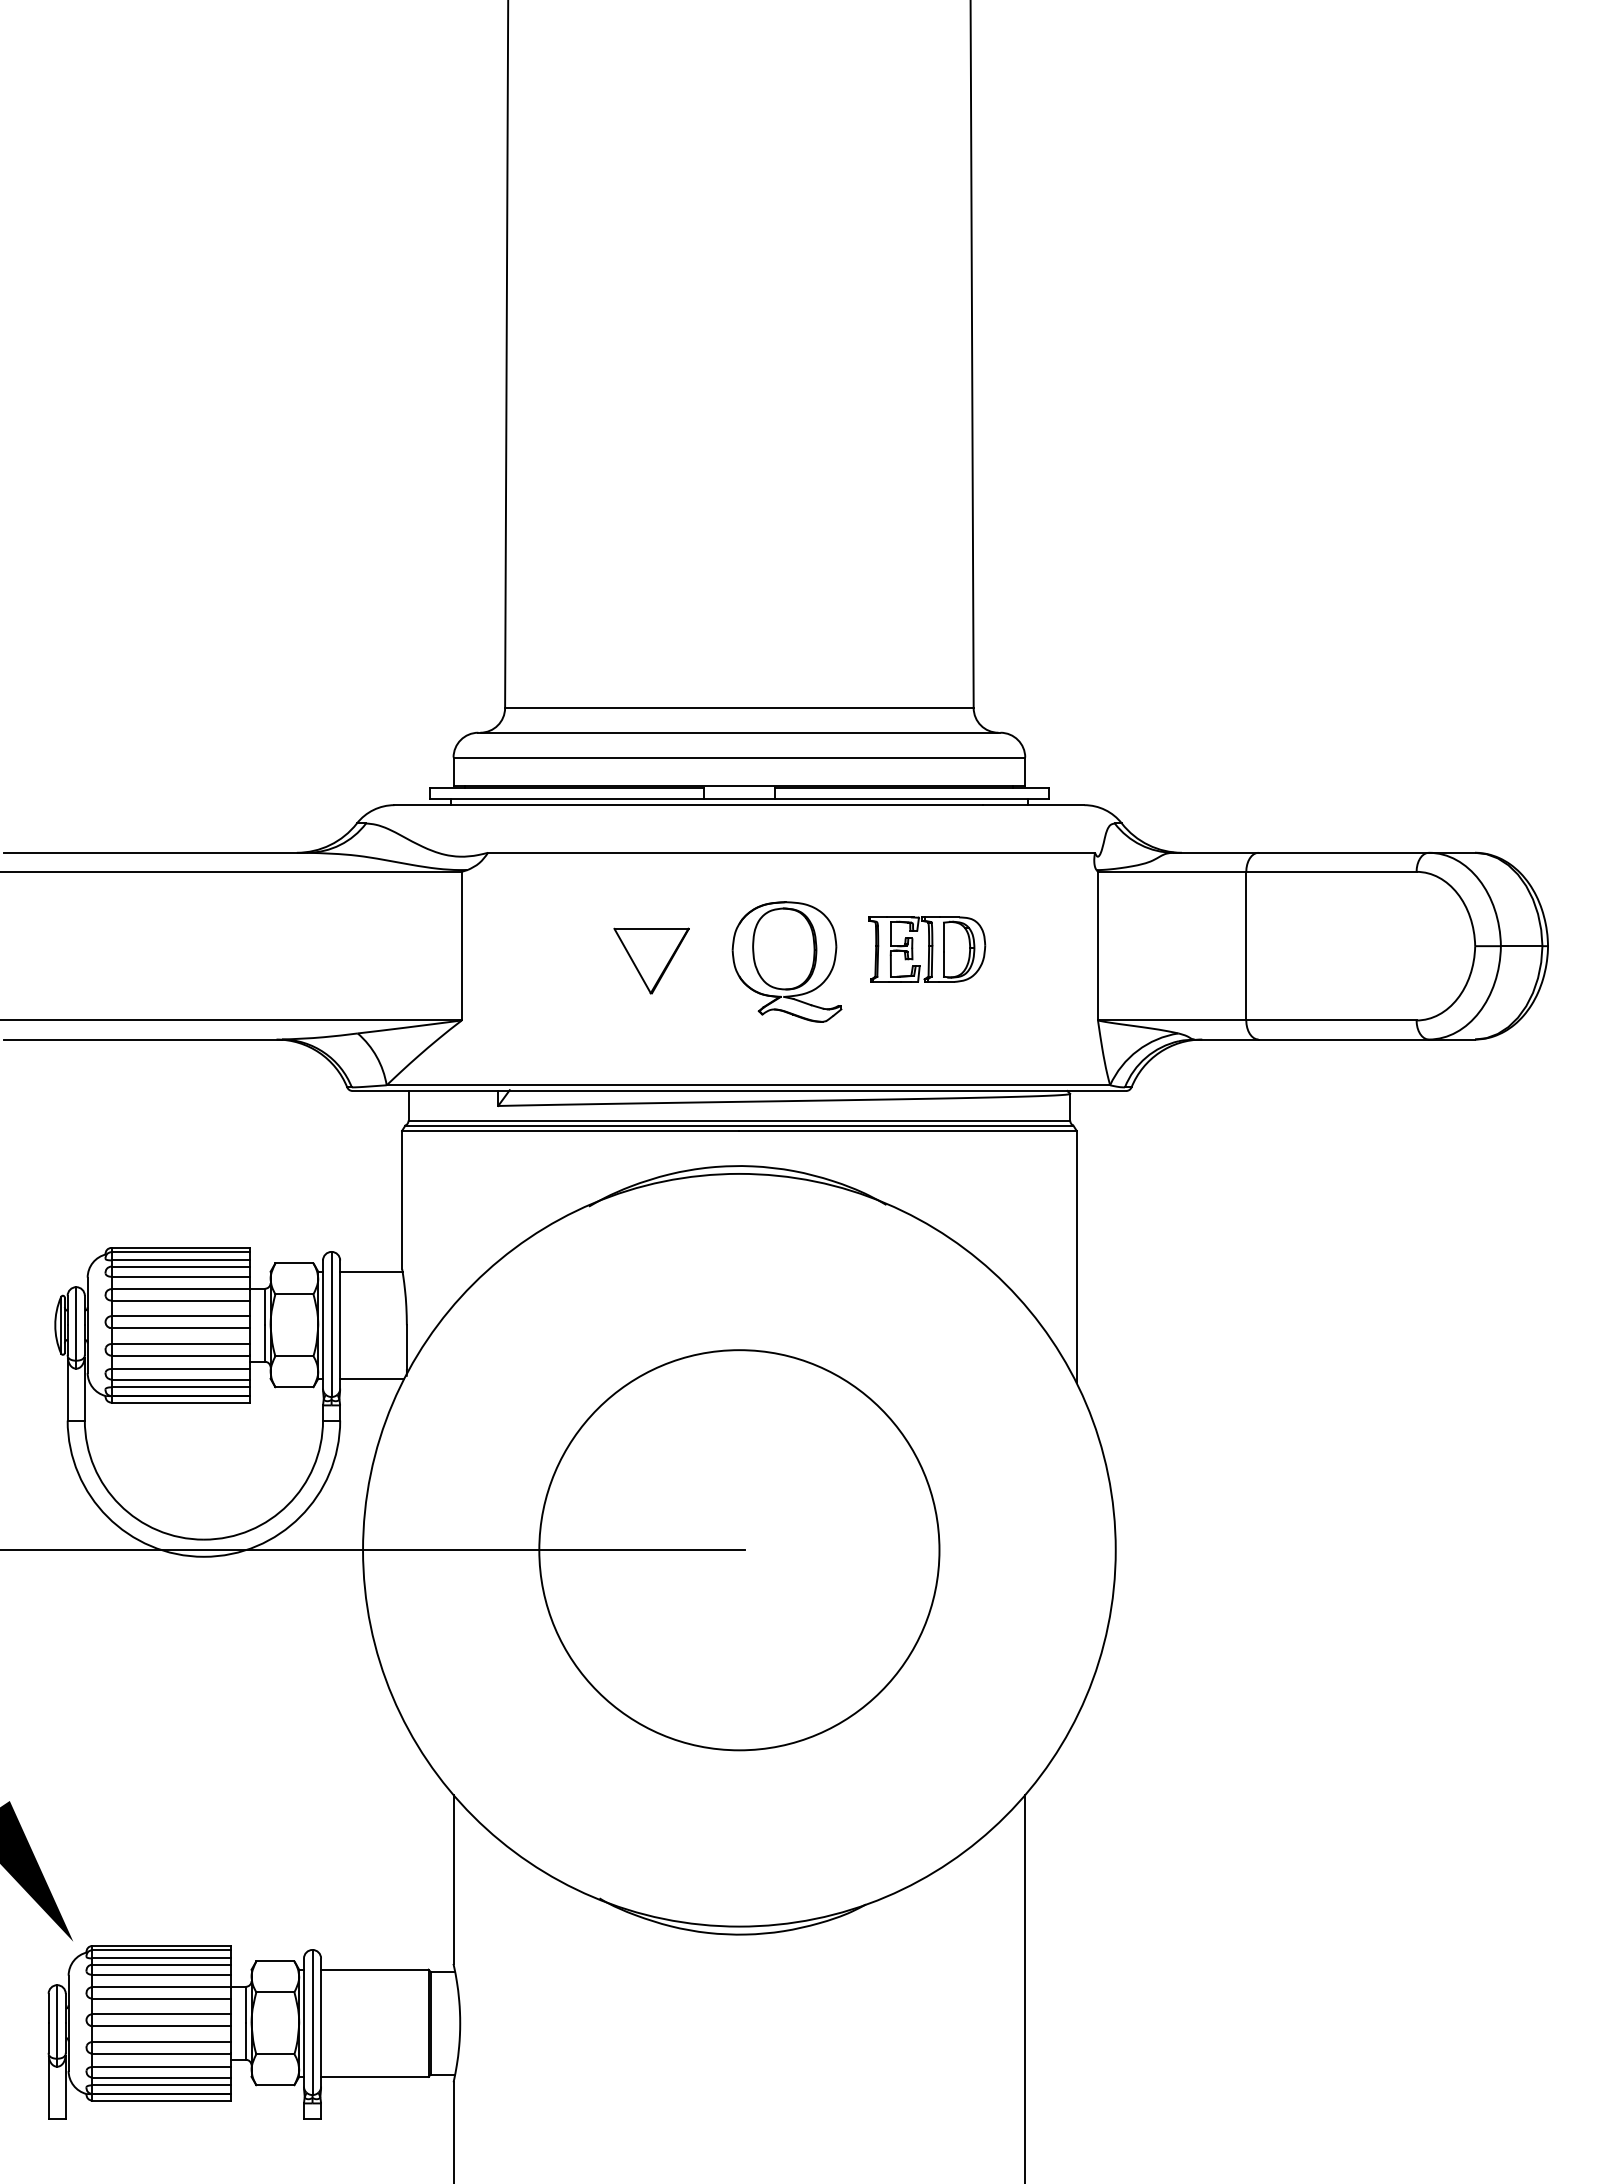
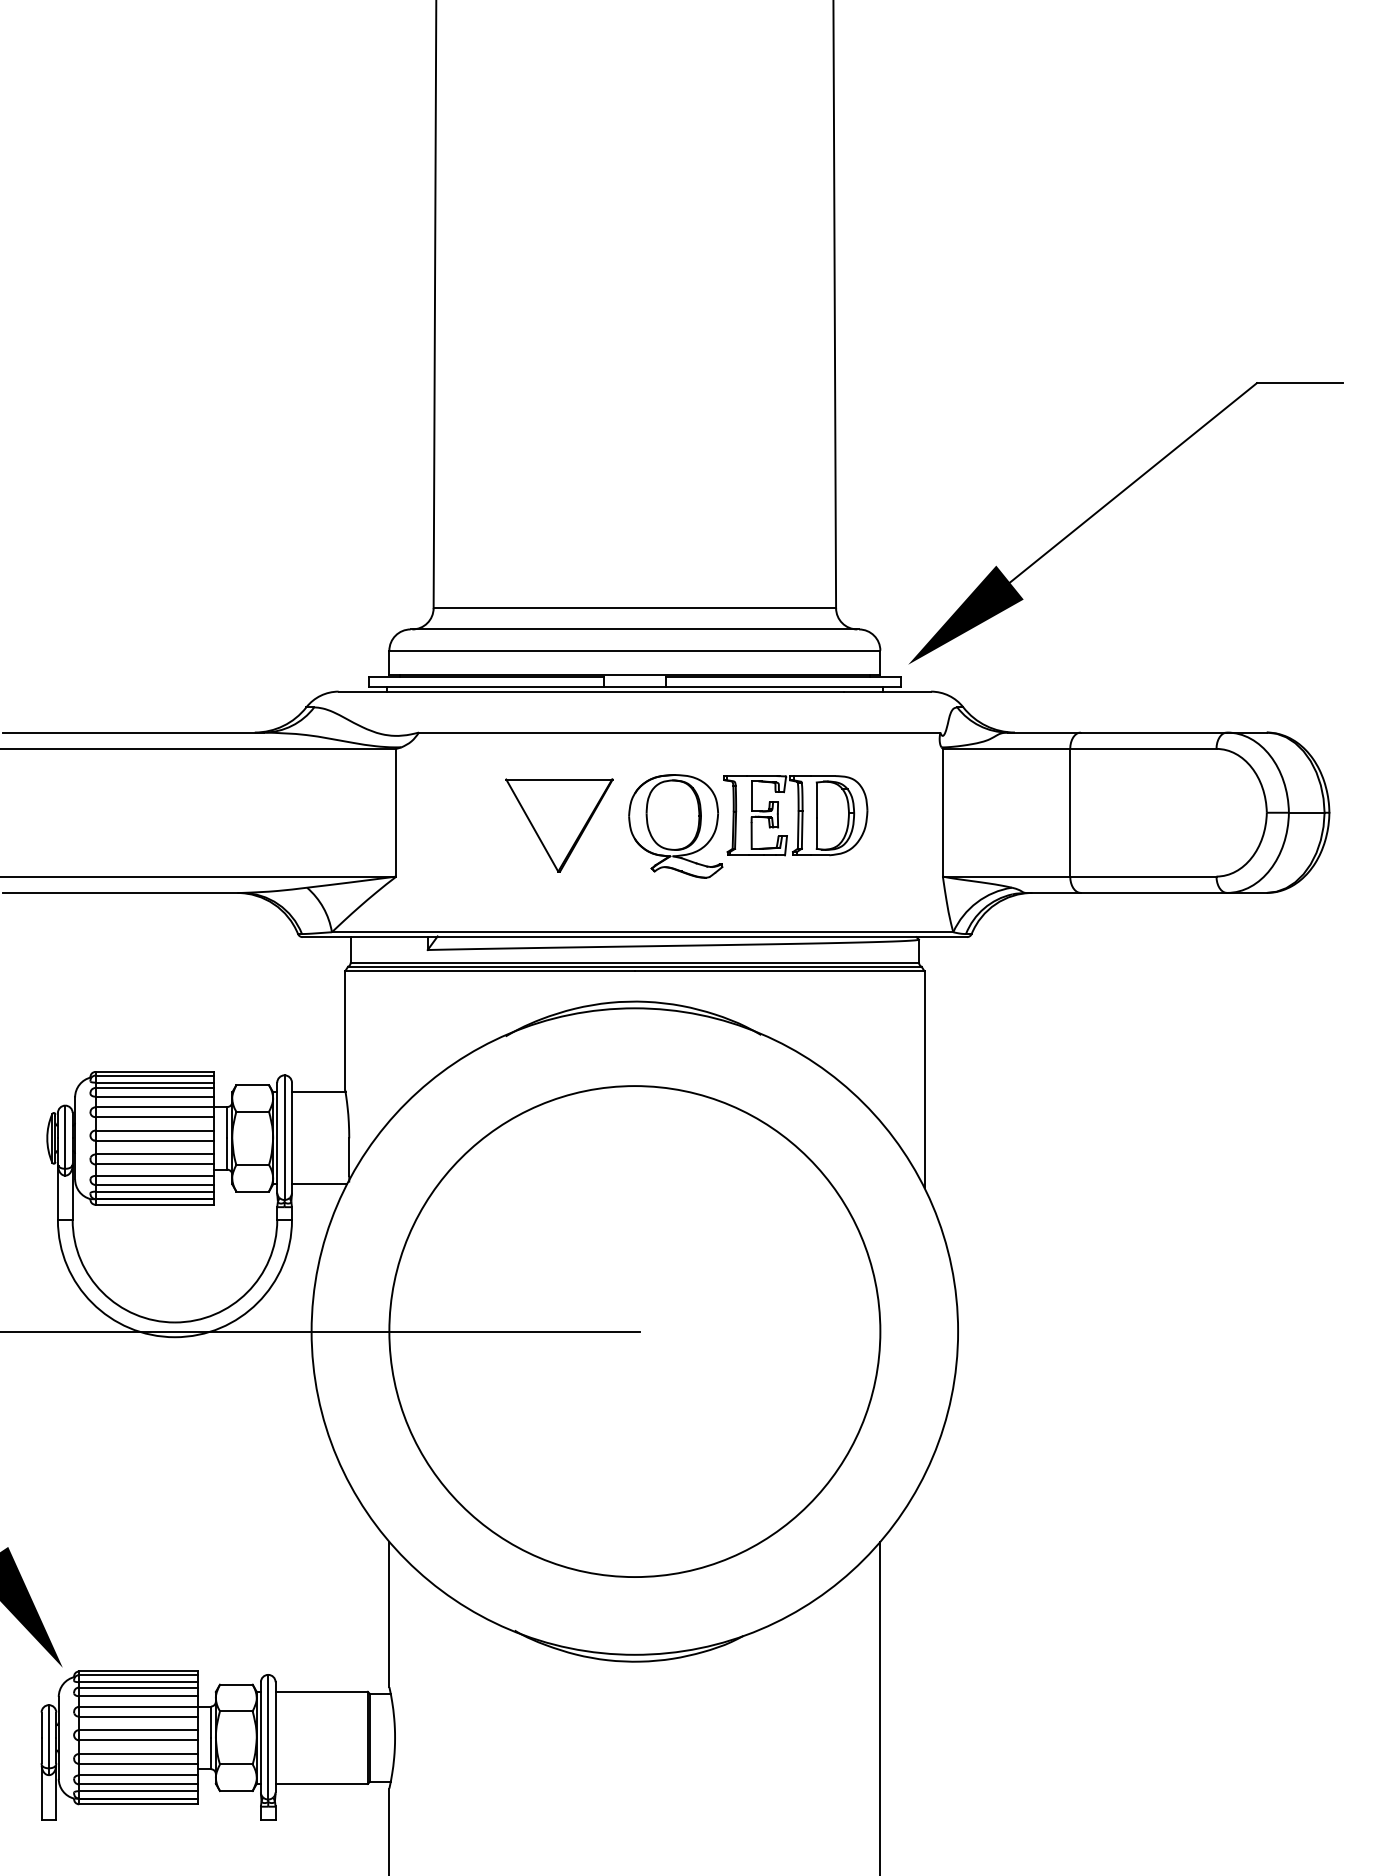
part: (1289, 588) -> (1107, 505), added
part: (926, 949) -> (795, 815), size x1.43
part: (651, 961) -> (559, 825), size x1.67
circle: (738, 1550) -> (634, 1331), size x1.43

